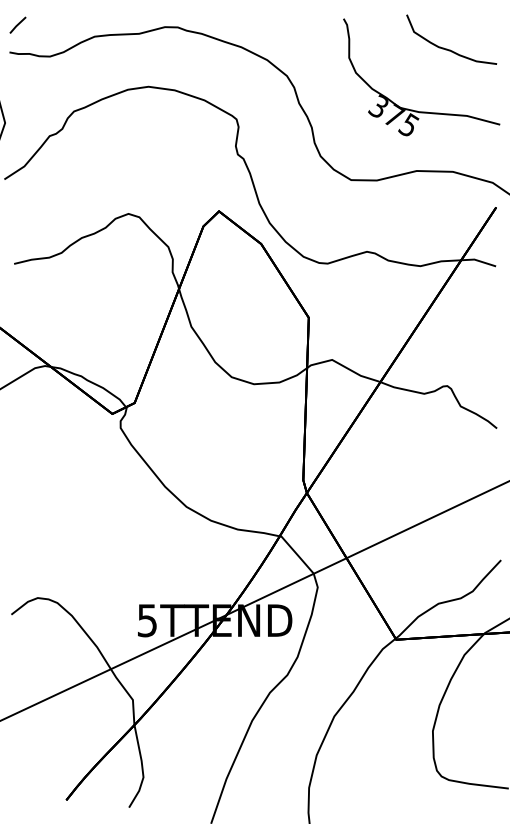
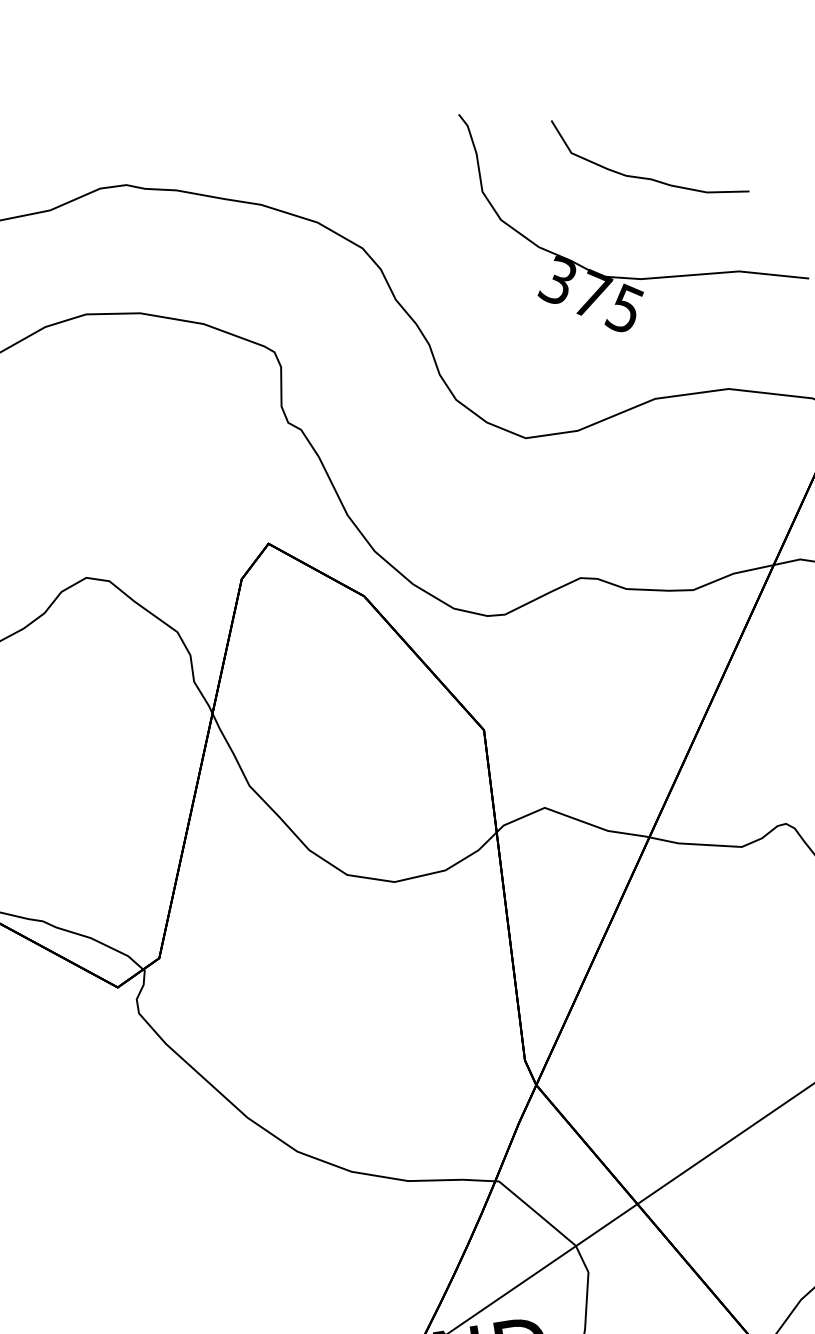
curve: (447, 48) -> (644, 175), moved

